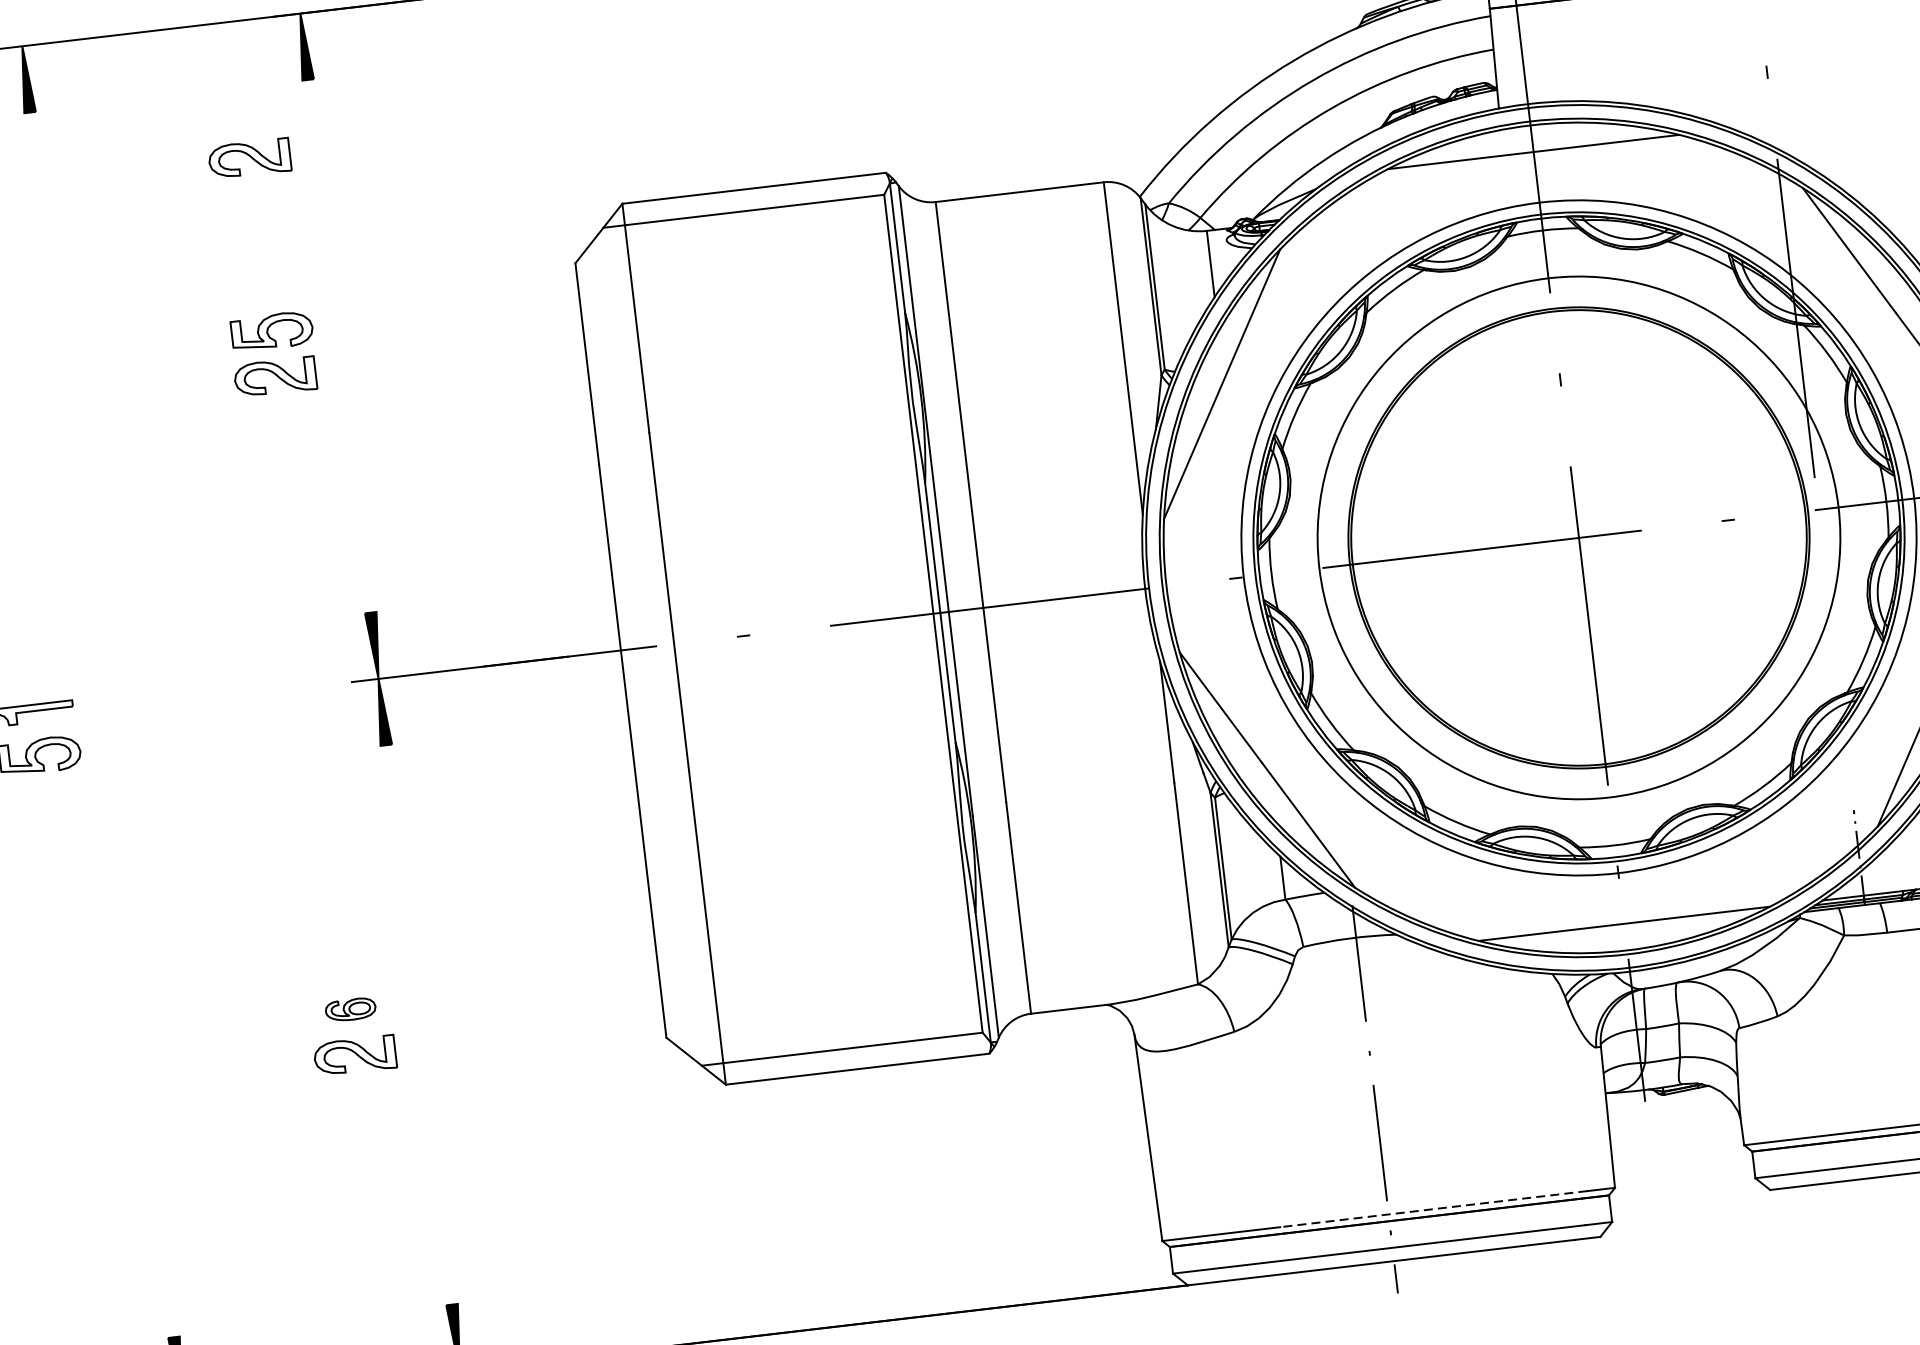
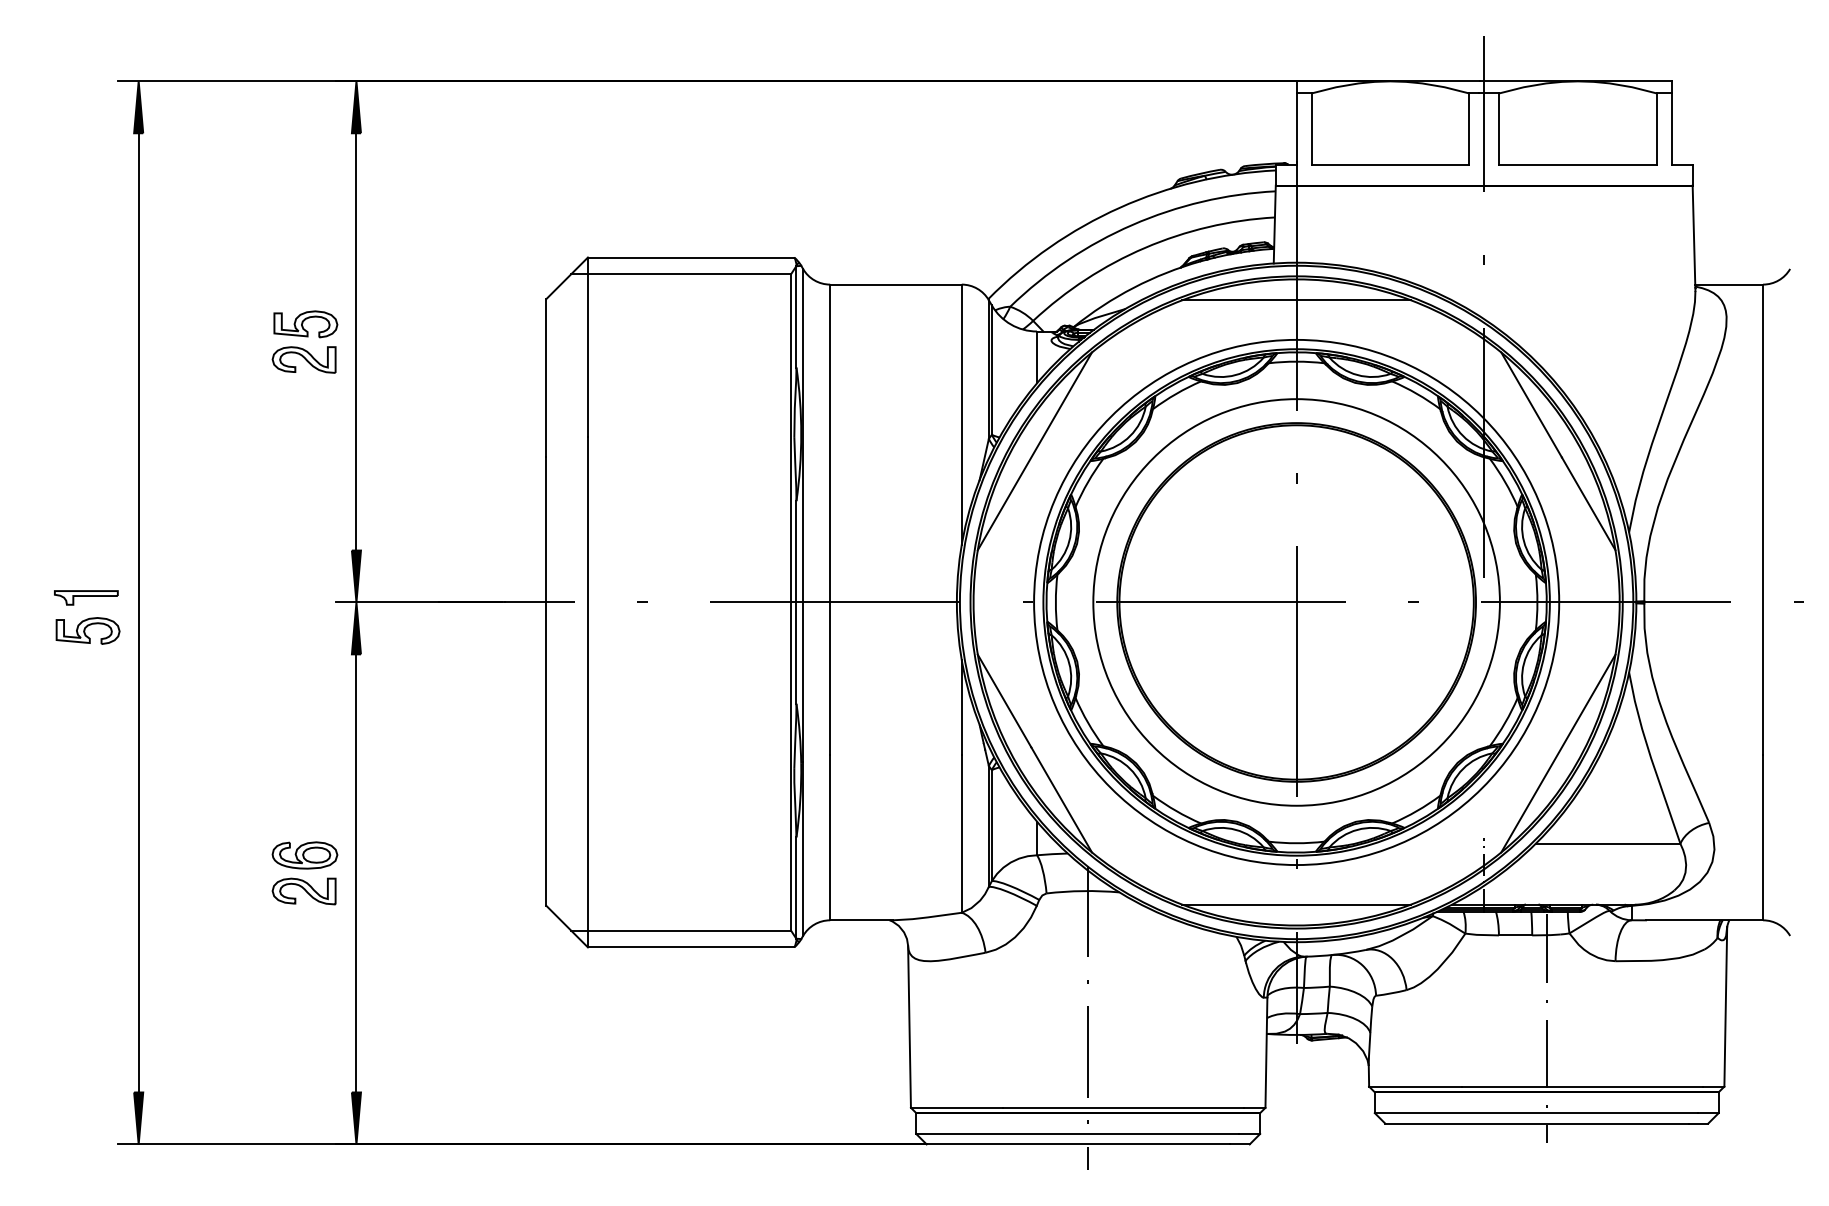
part: (248, 158) -> (303, 188), removed
line: (339, 345) -> (356, 341), added
line: (101, 724) -> (138, 612), added
part: (350, 1009) -> (304, 855), size x1.67
line: (419, 1025) -> (356, 873), added
line: (1433, 1208) -> (1123, 1107), dashed -> solid

